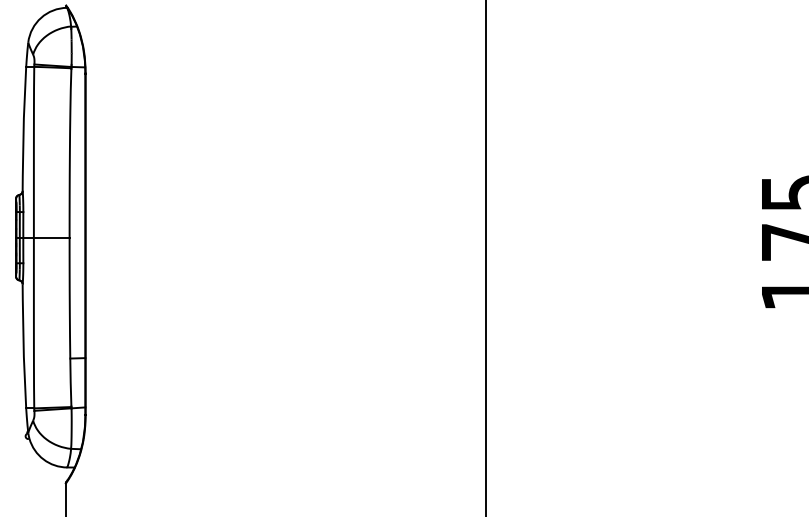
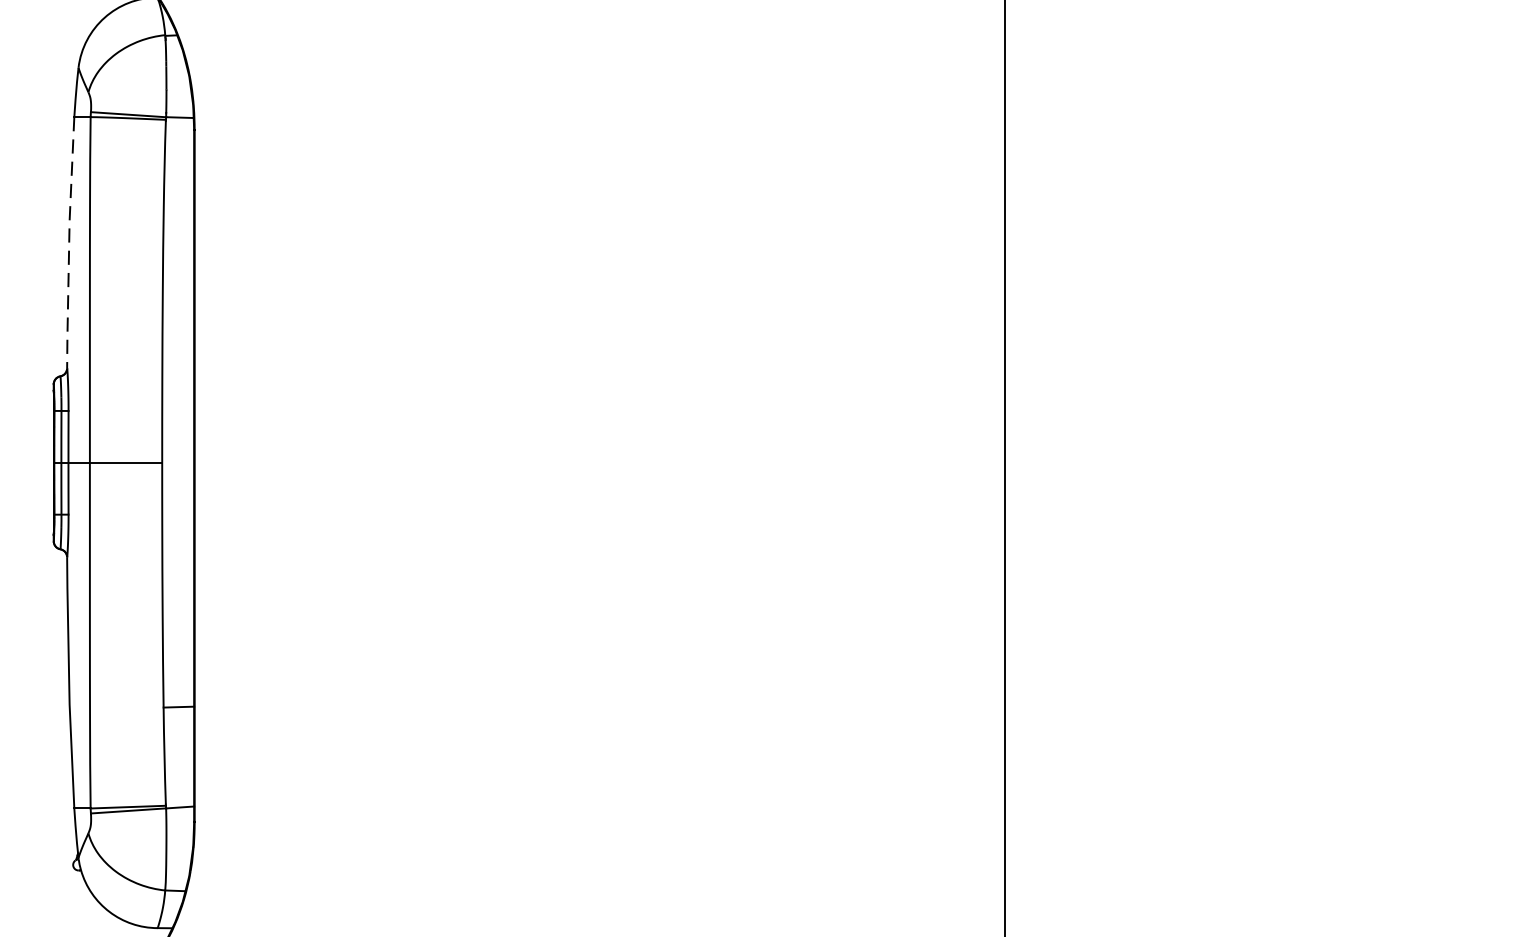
line: (23, 129) -> (68, 243), solid -> dashed

